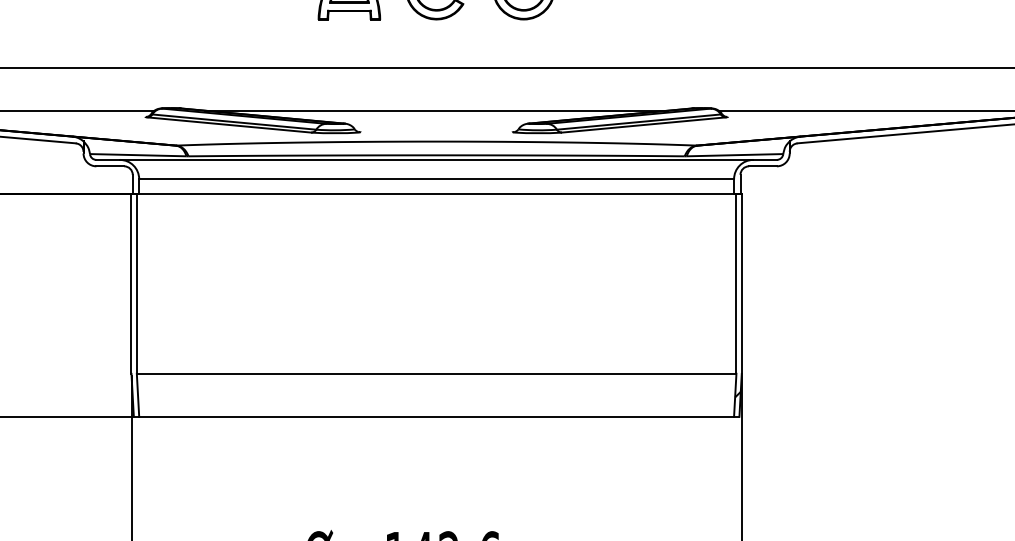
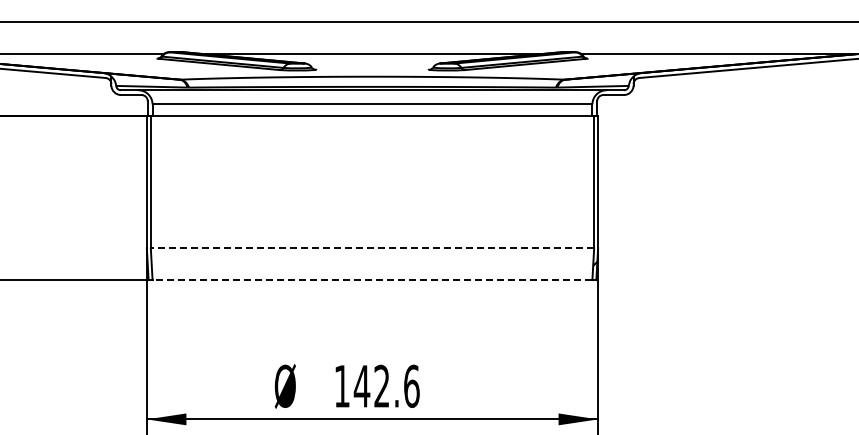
line: (436, 373) -> (372, 248), solid -> dashed
line: (436, 417) -> (372, 280), solid -> dashed

